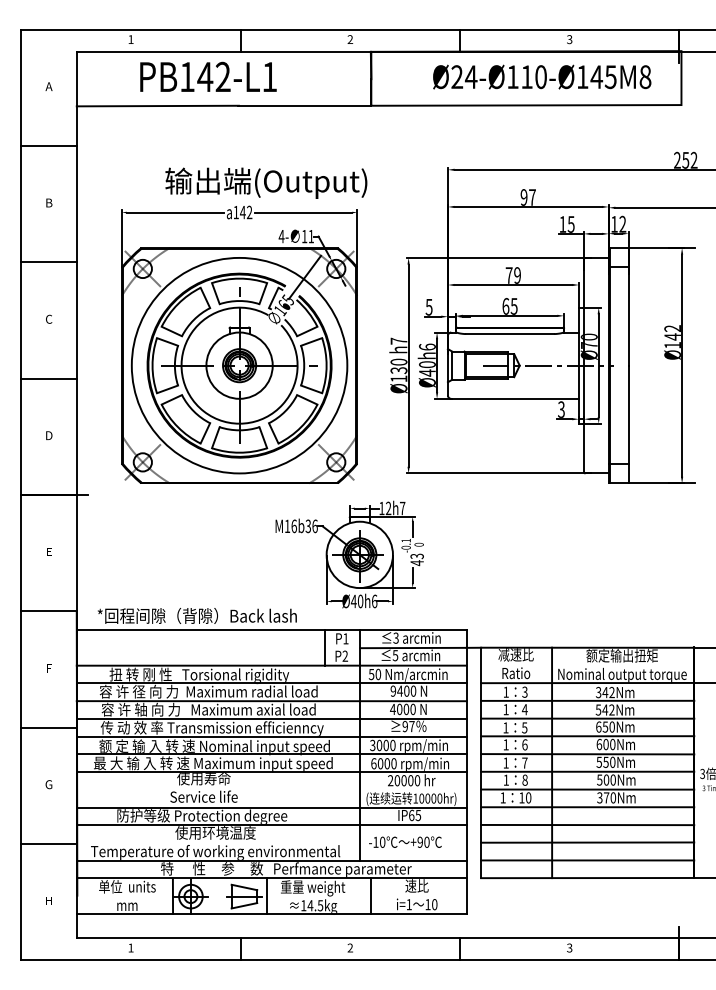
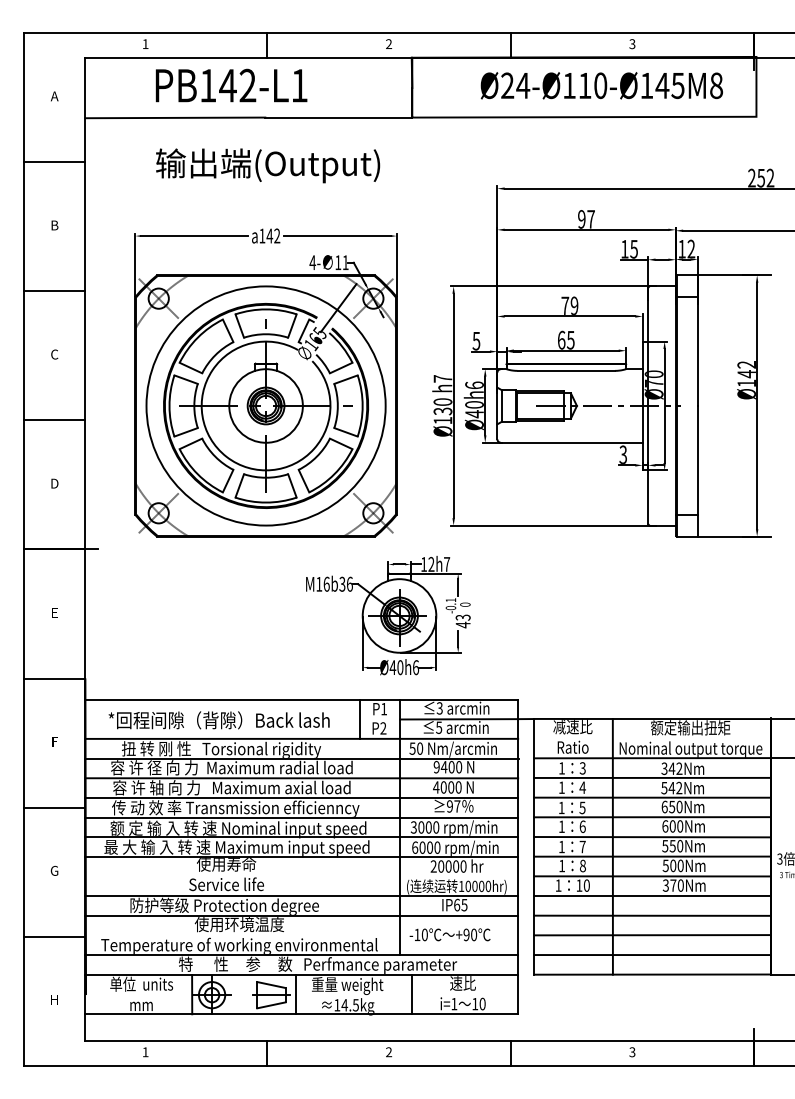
text: (266, 182) -> (268, 164), moved
text: (196, 615) -> (218, 719), moved

